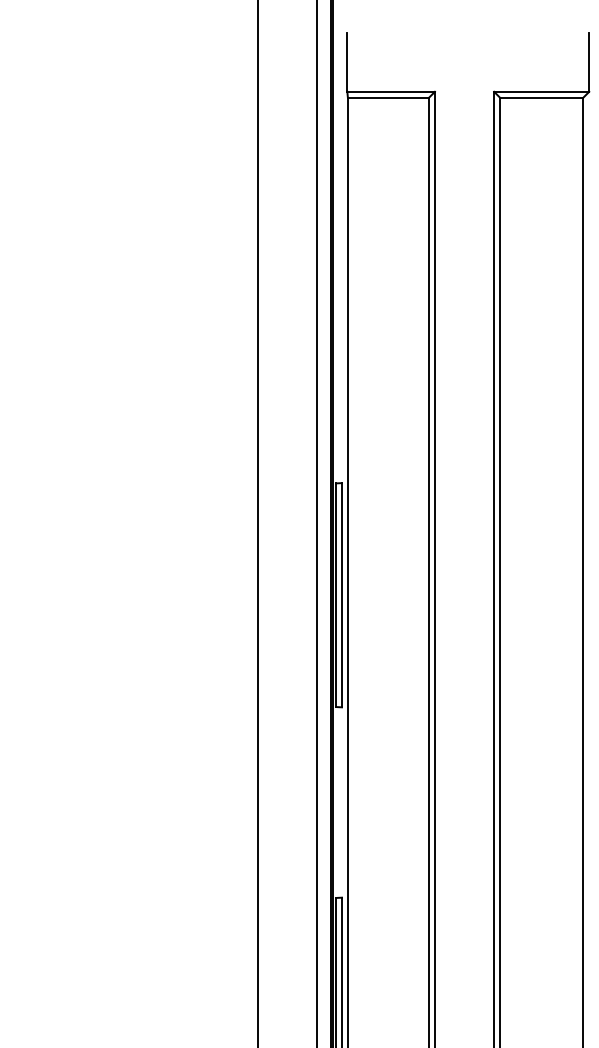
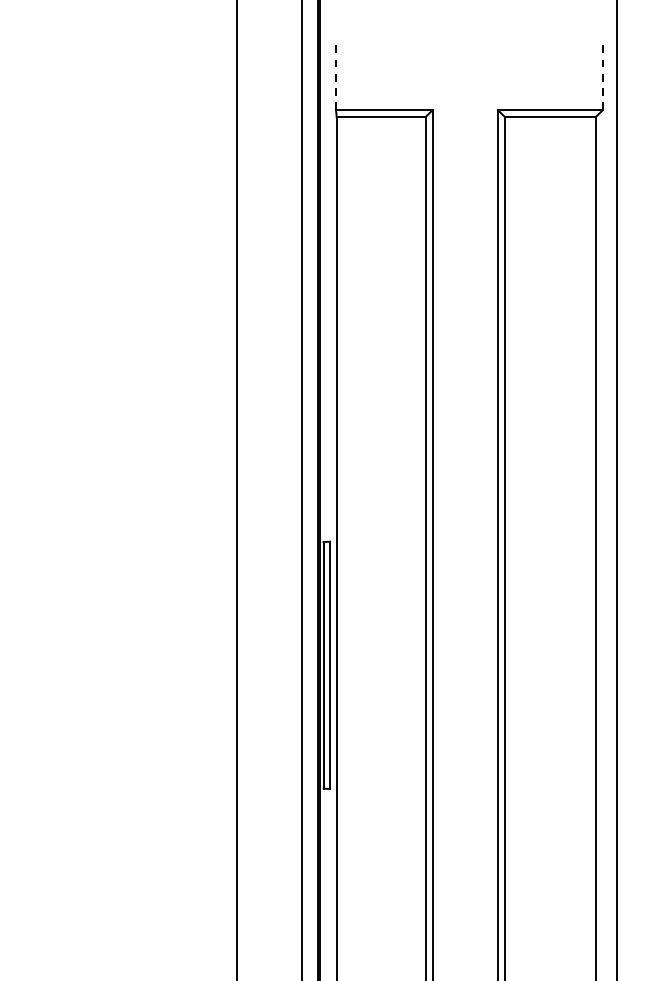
line: (347, 62) -> (336, 77), solid -> dashed
line: (589, 62) -> (603, 77), solid -> dashed

